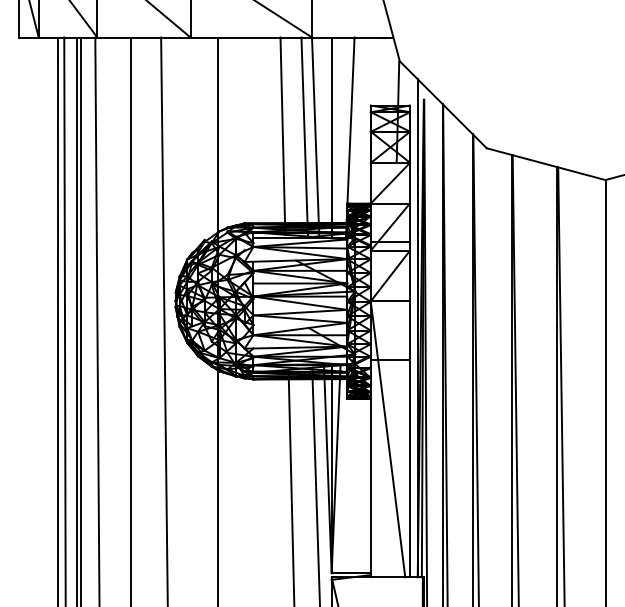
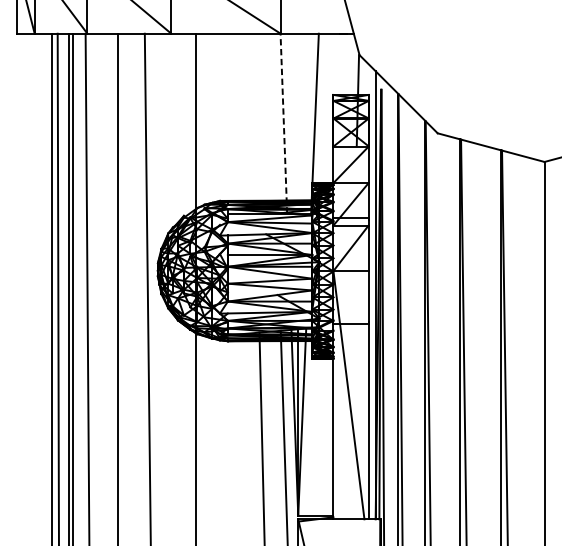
line: (282, 135) -> (254, 121), removed
line: (304, 136) -> (273, 122), removed
line: (315, 136) -> (283, 122), solid -> dashed
line: (331, 137) -> (298, 123), removed

